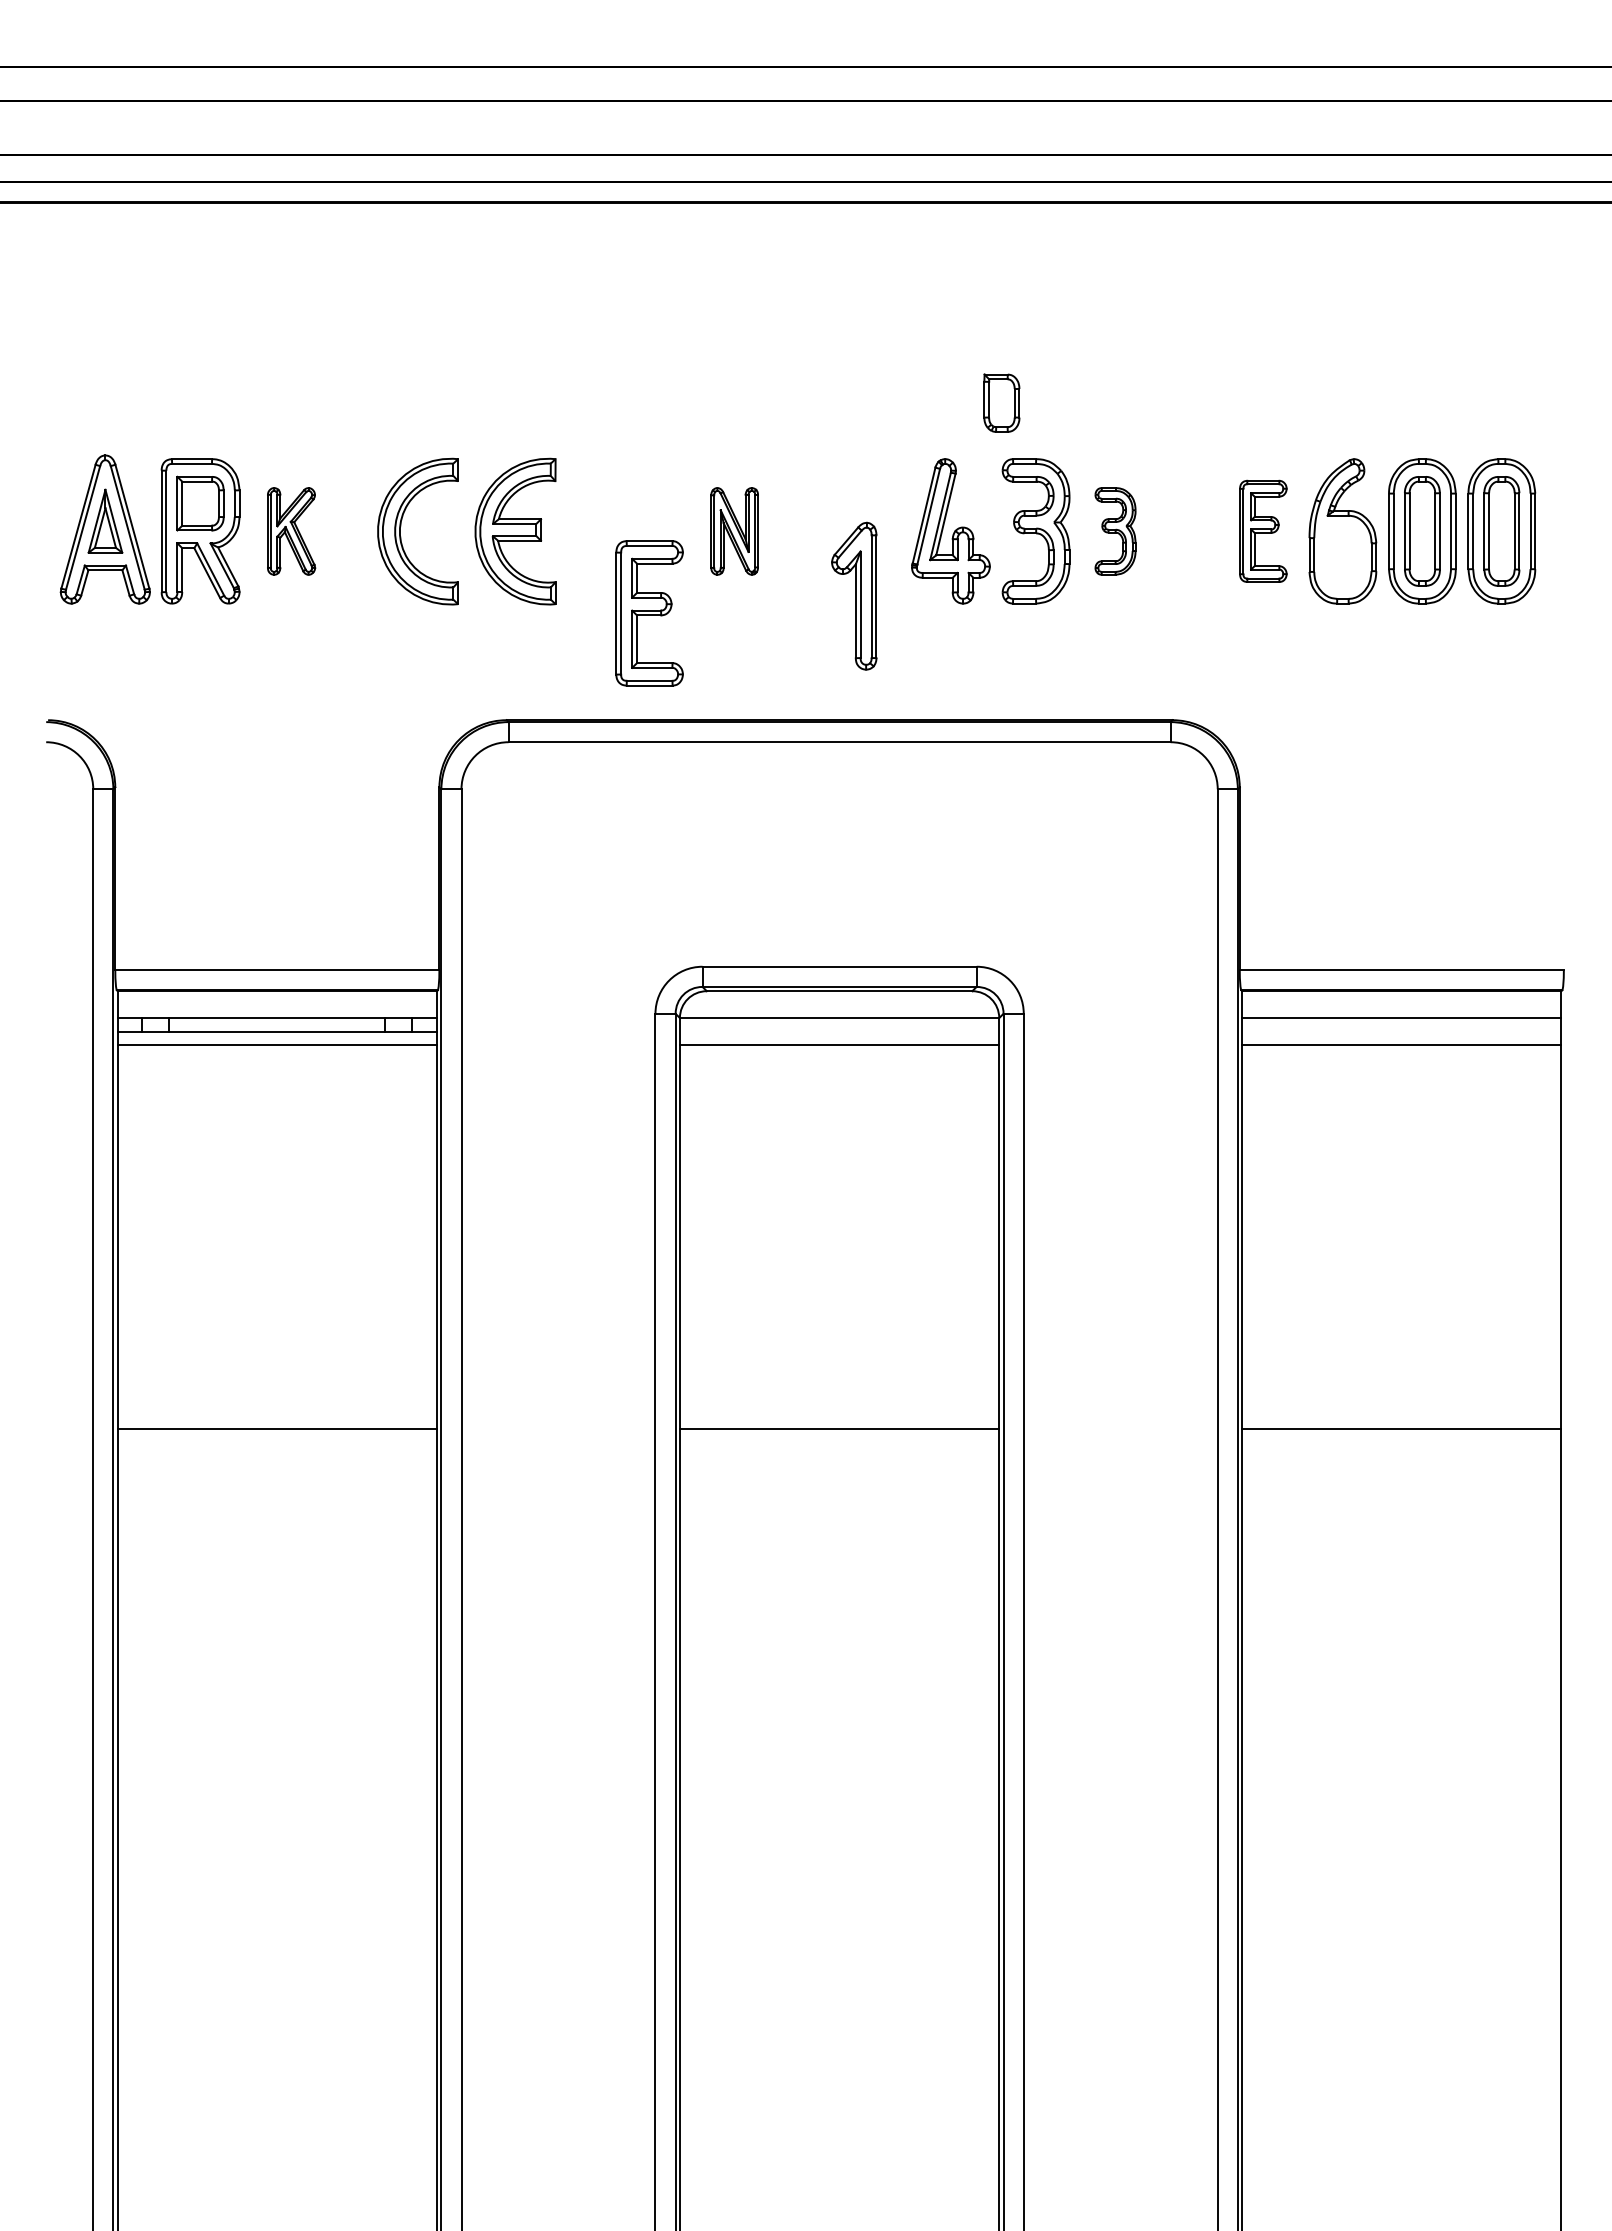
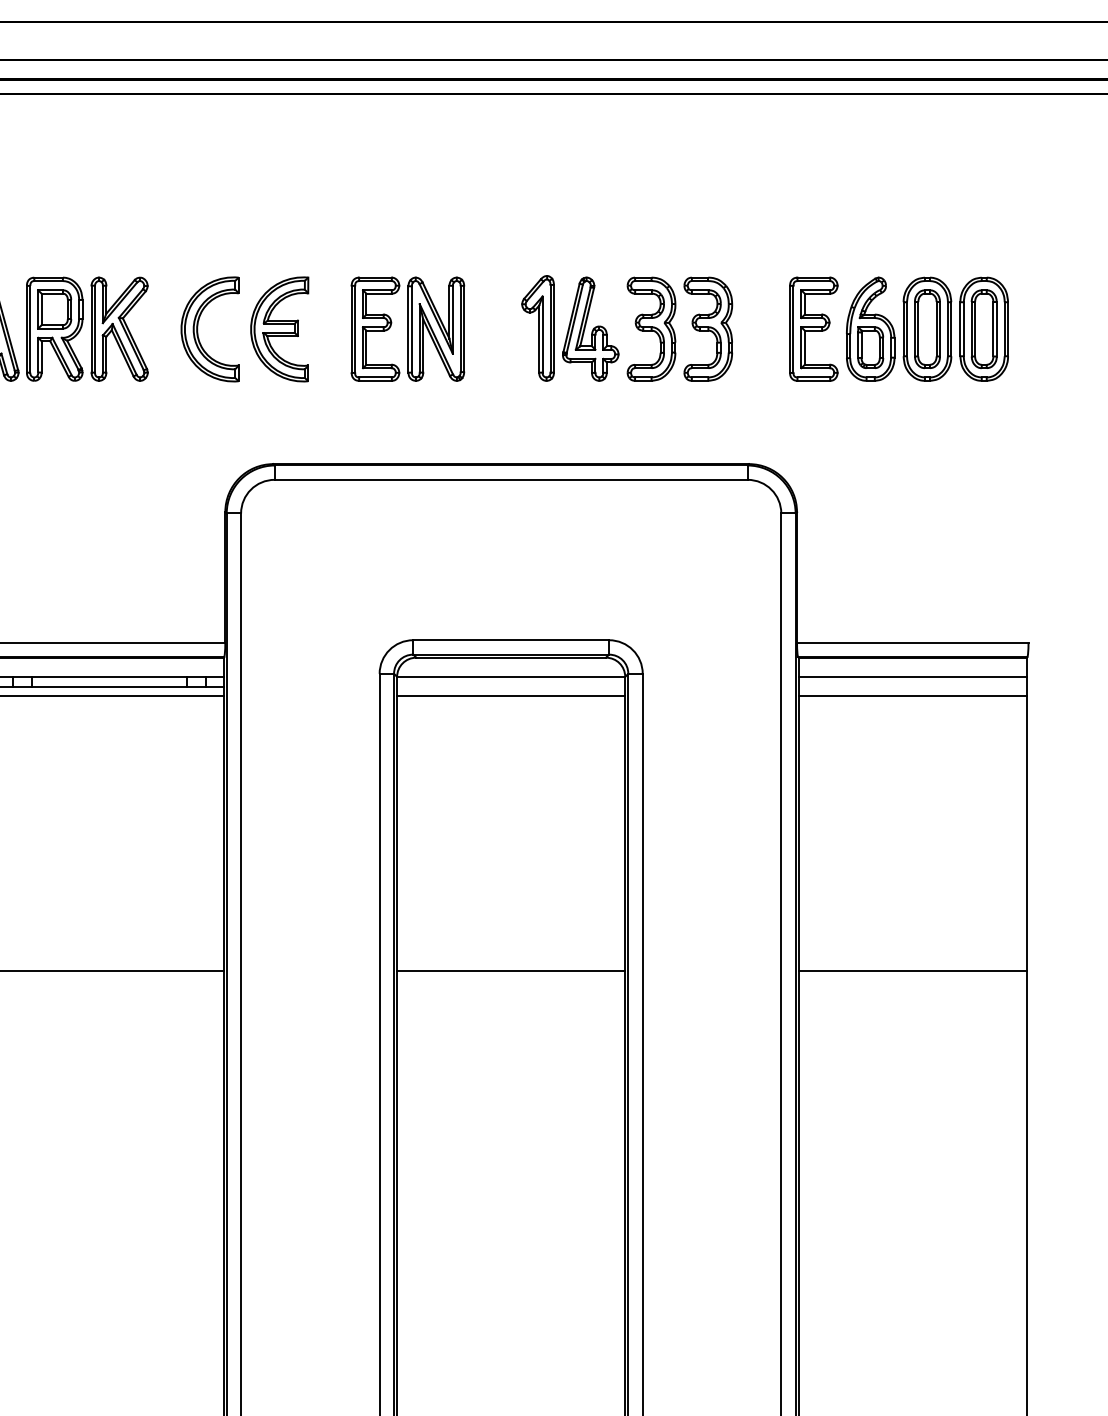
part: (1001, 402) -> (870, 347), moved
part: (291, 531) -> (119, 329), size x1.67
part: (734, 531) -> (436, 329), size x1.67
part: (1115, 531) -> (708, 329), size x1.67
part: (1263, 531) -> (813, 329), size x1.43
part: (854, 595) -> (538, 327), moved
part: (649, 613) -> (375, 329), moved

